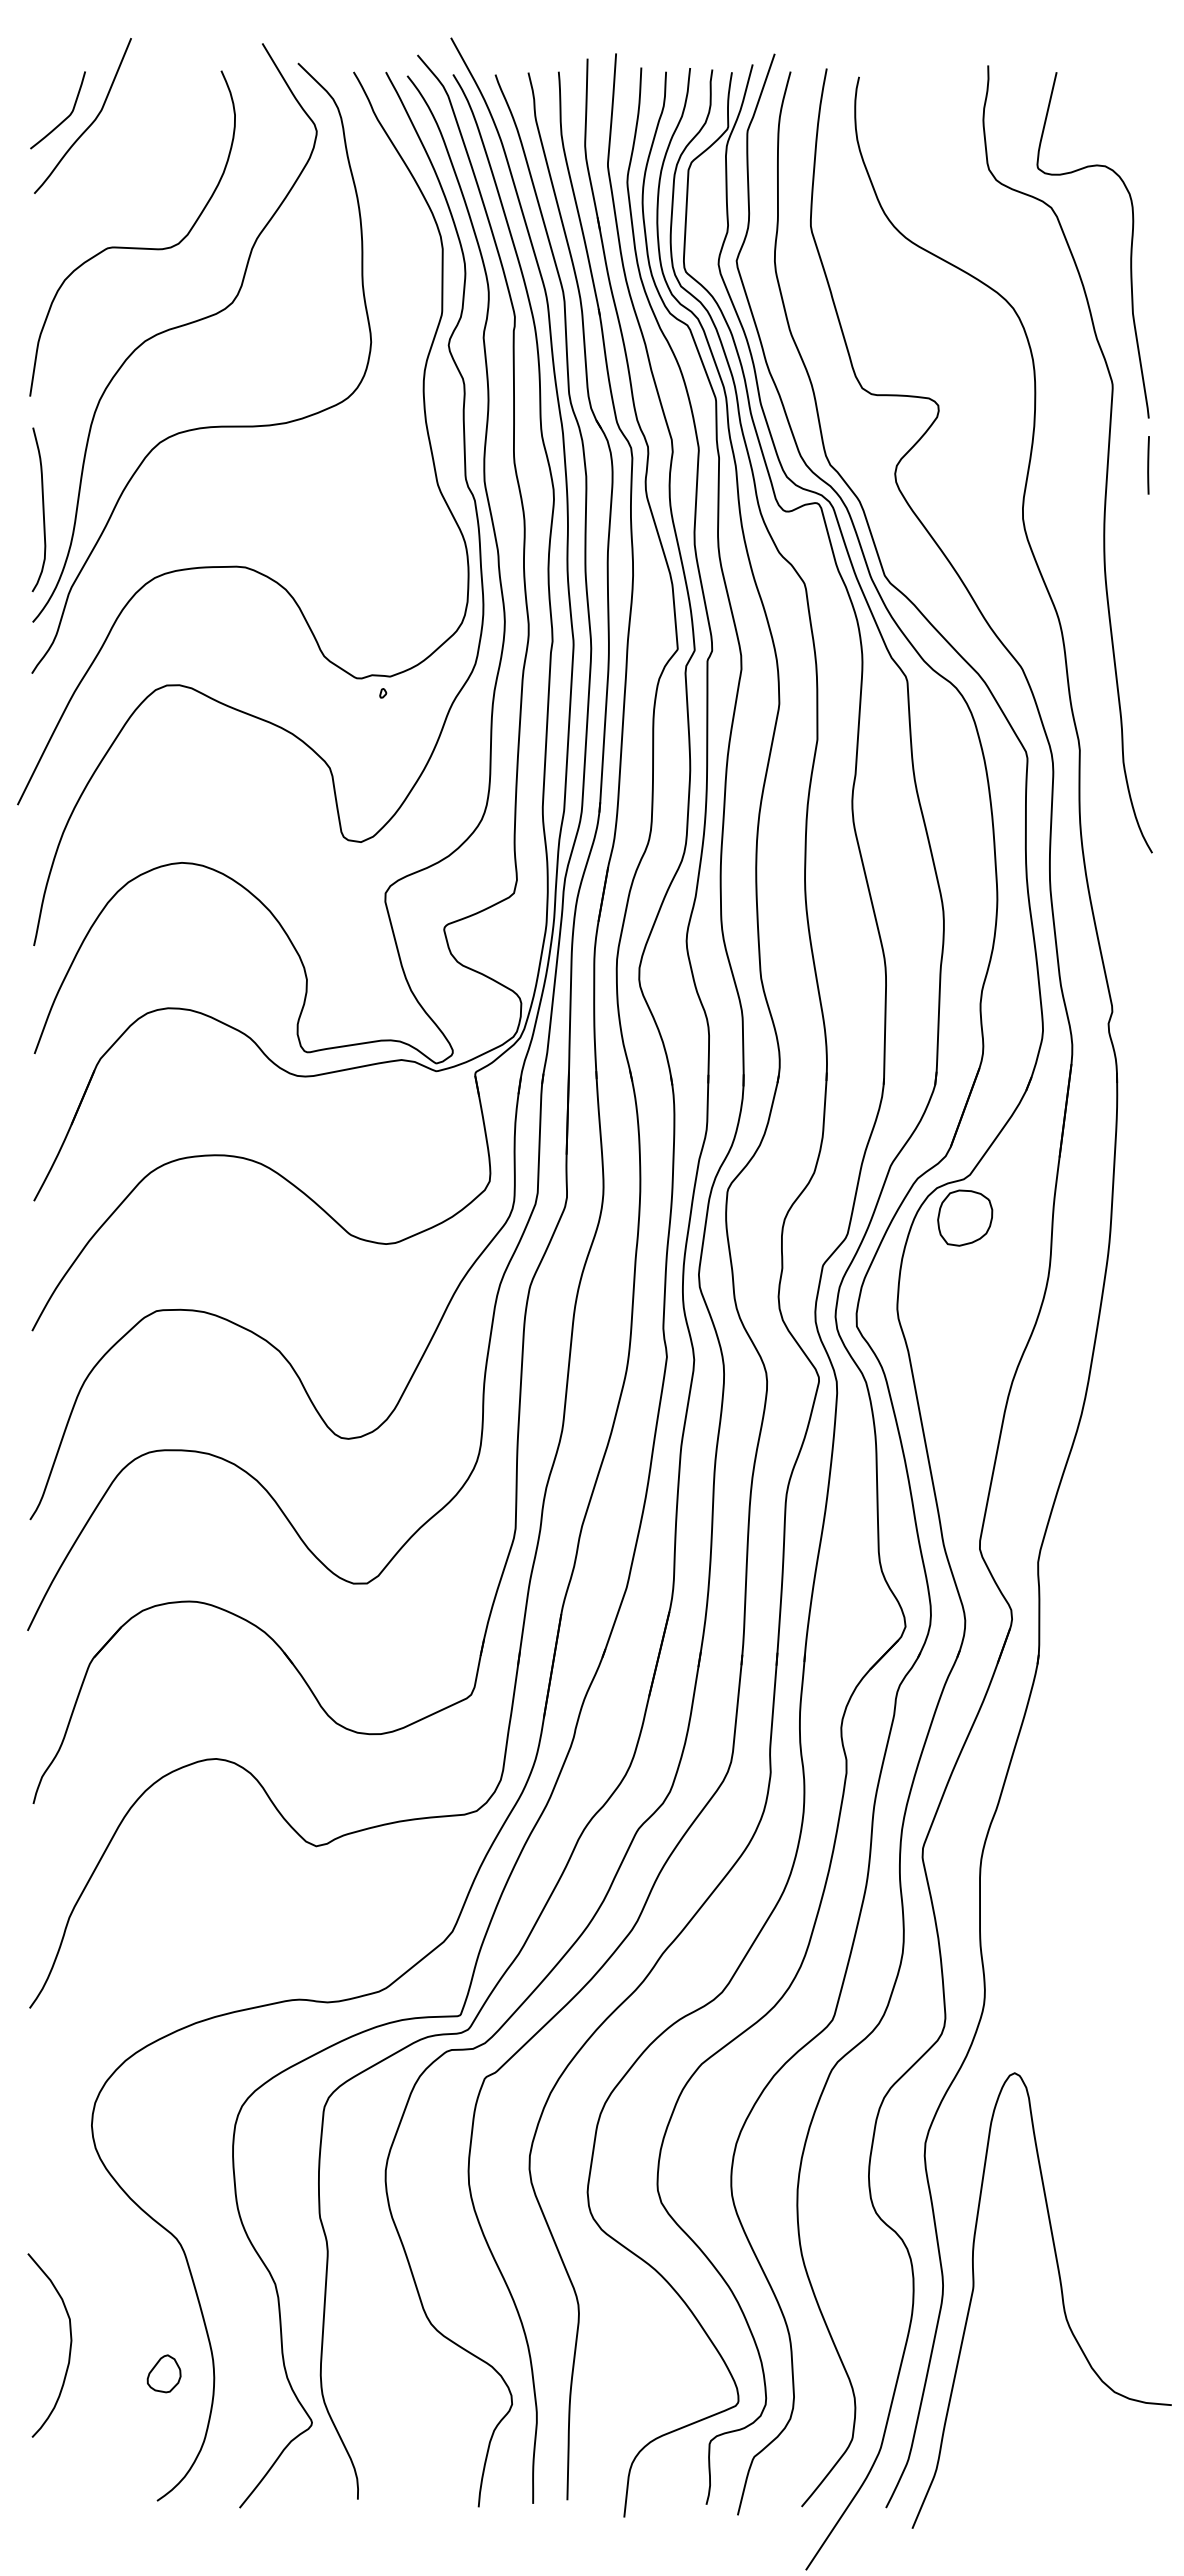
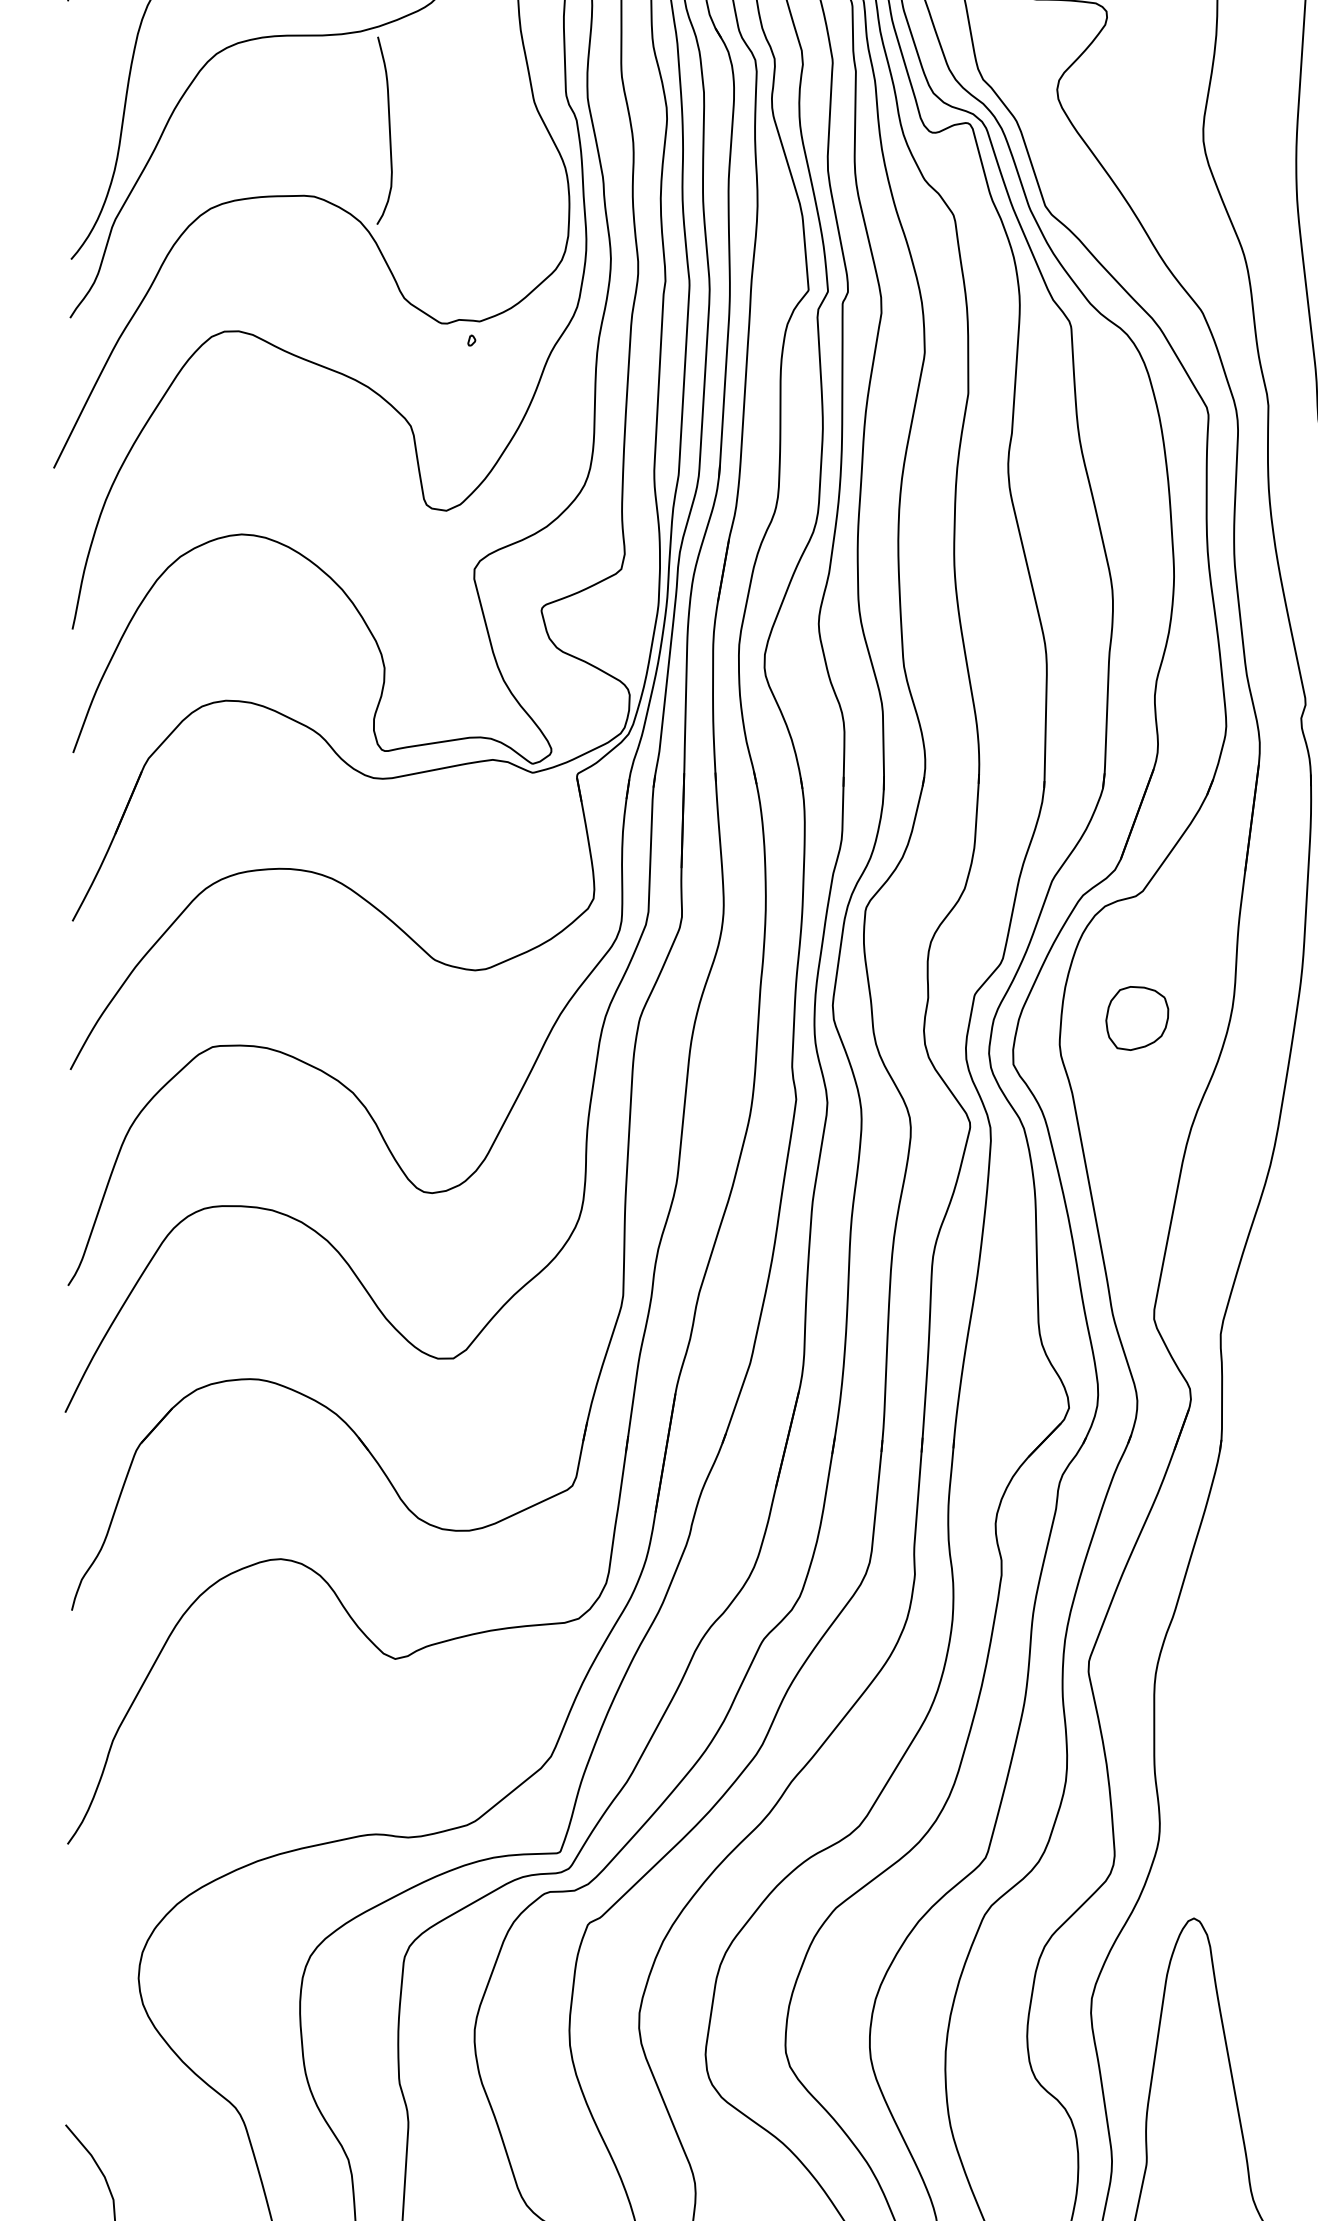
curve: (42, 509) -> (388, 130), moved
part: (965, 1217) -> (1137, 1017), moved

